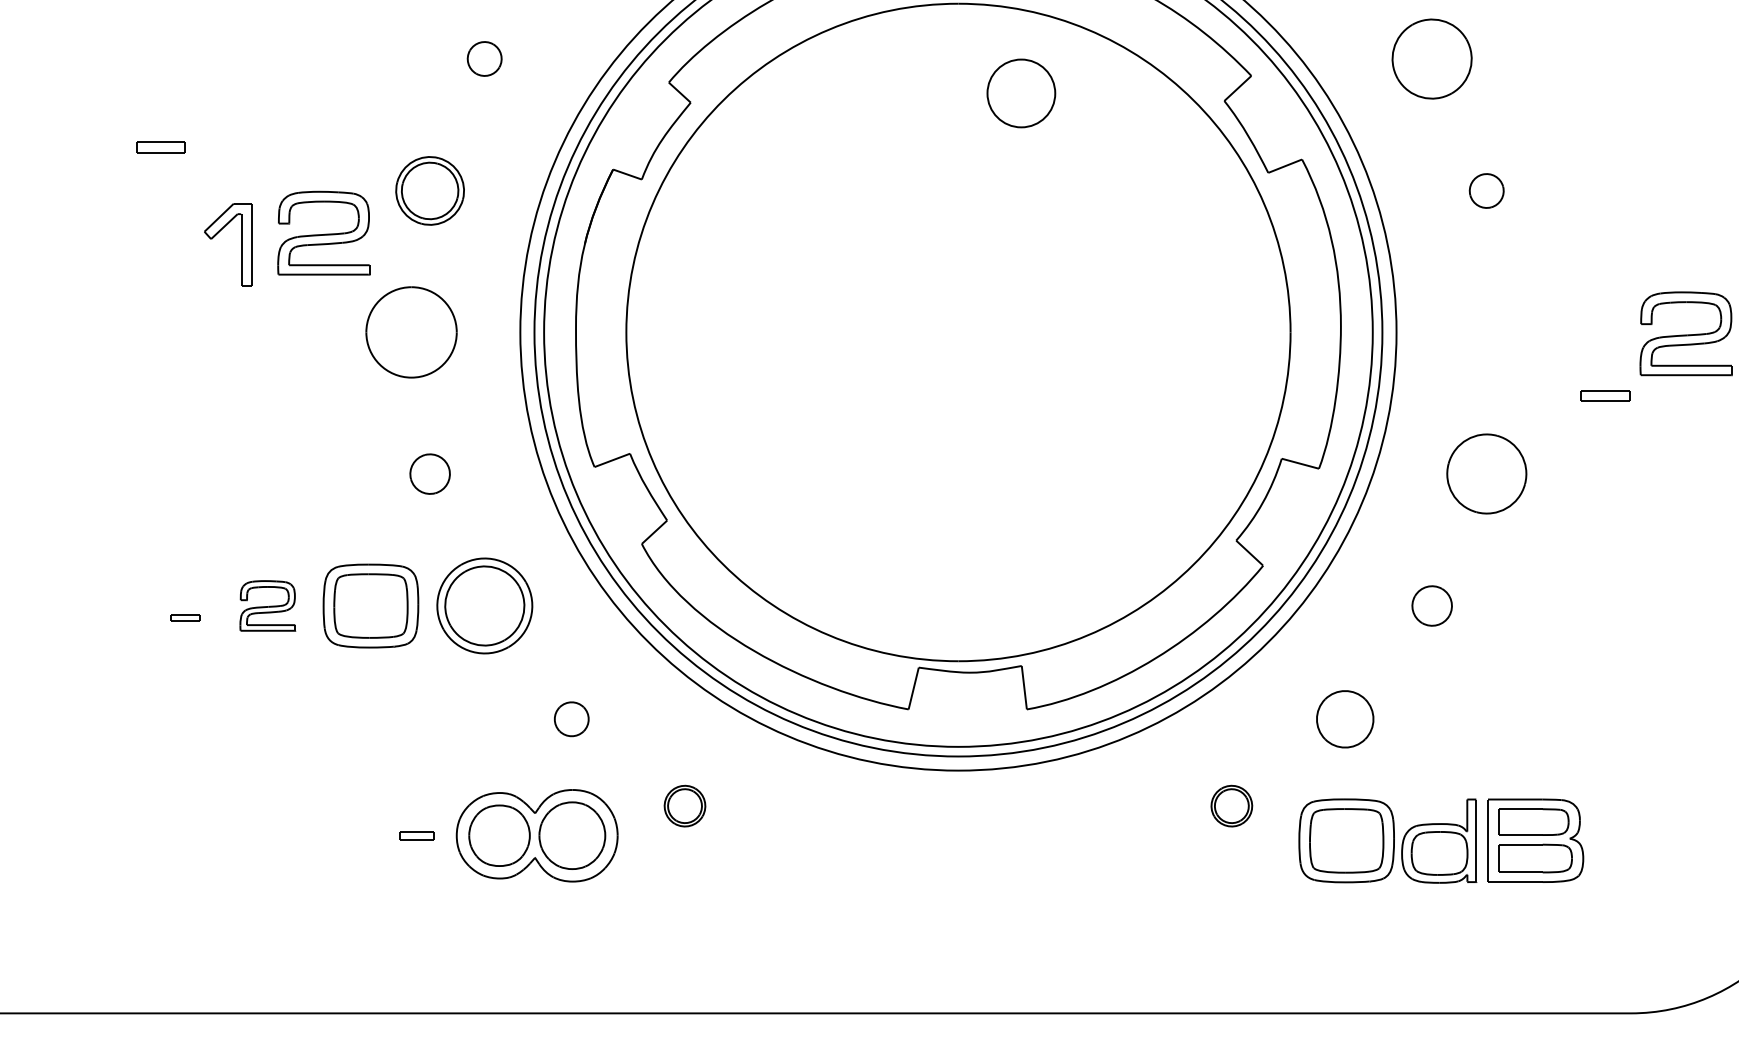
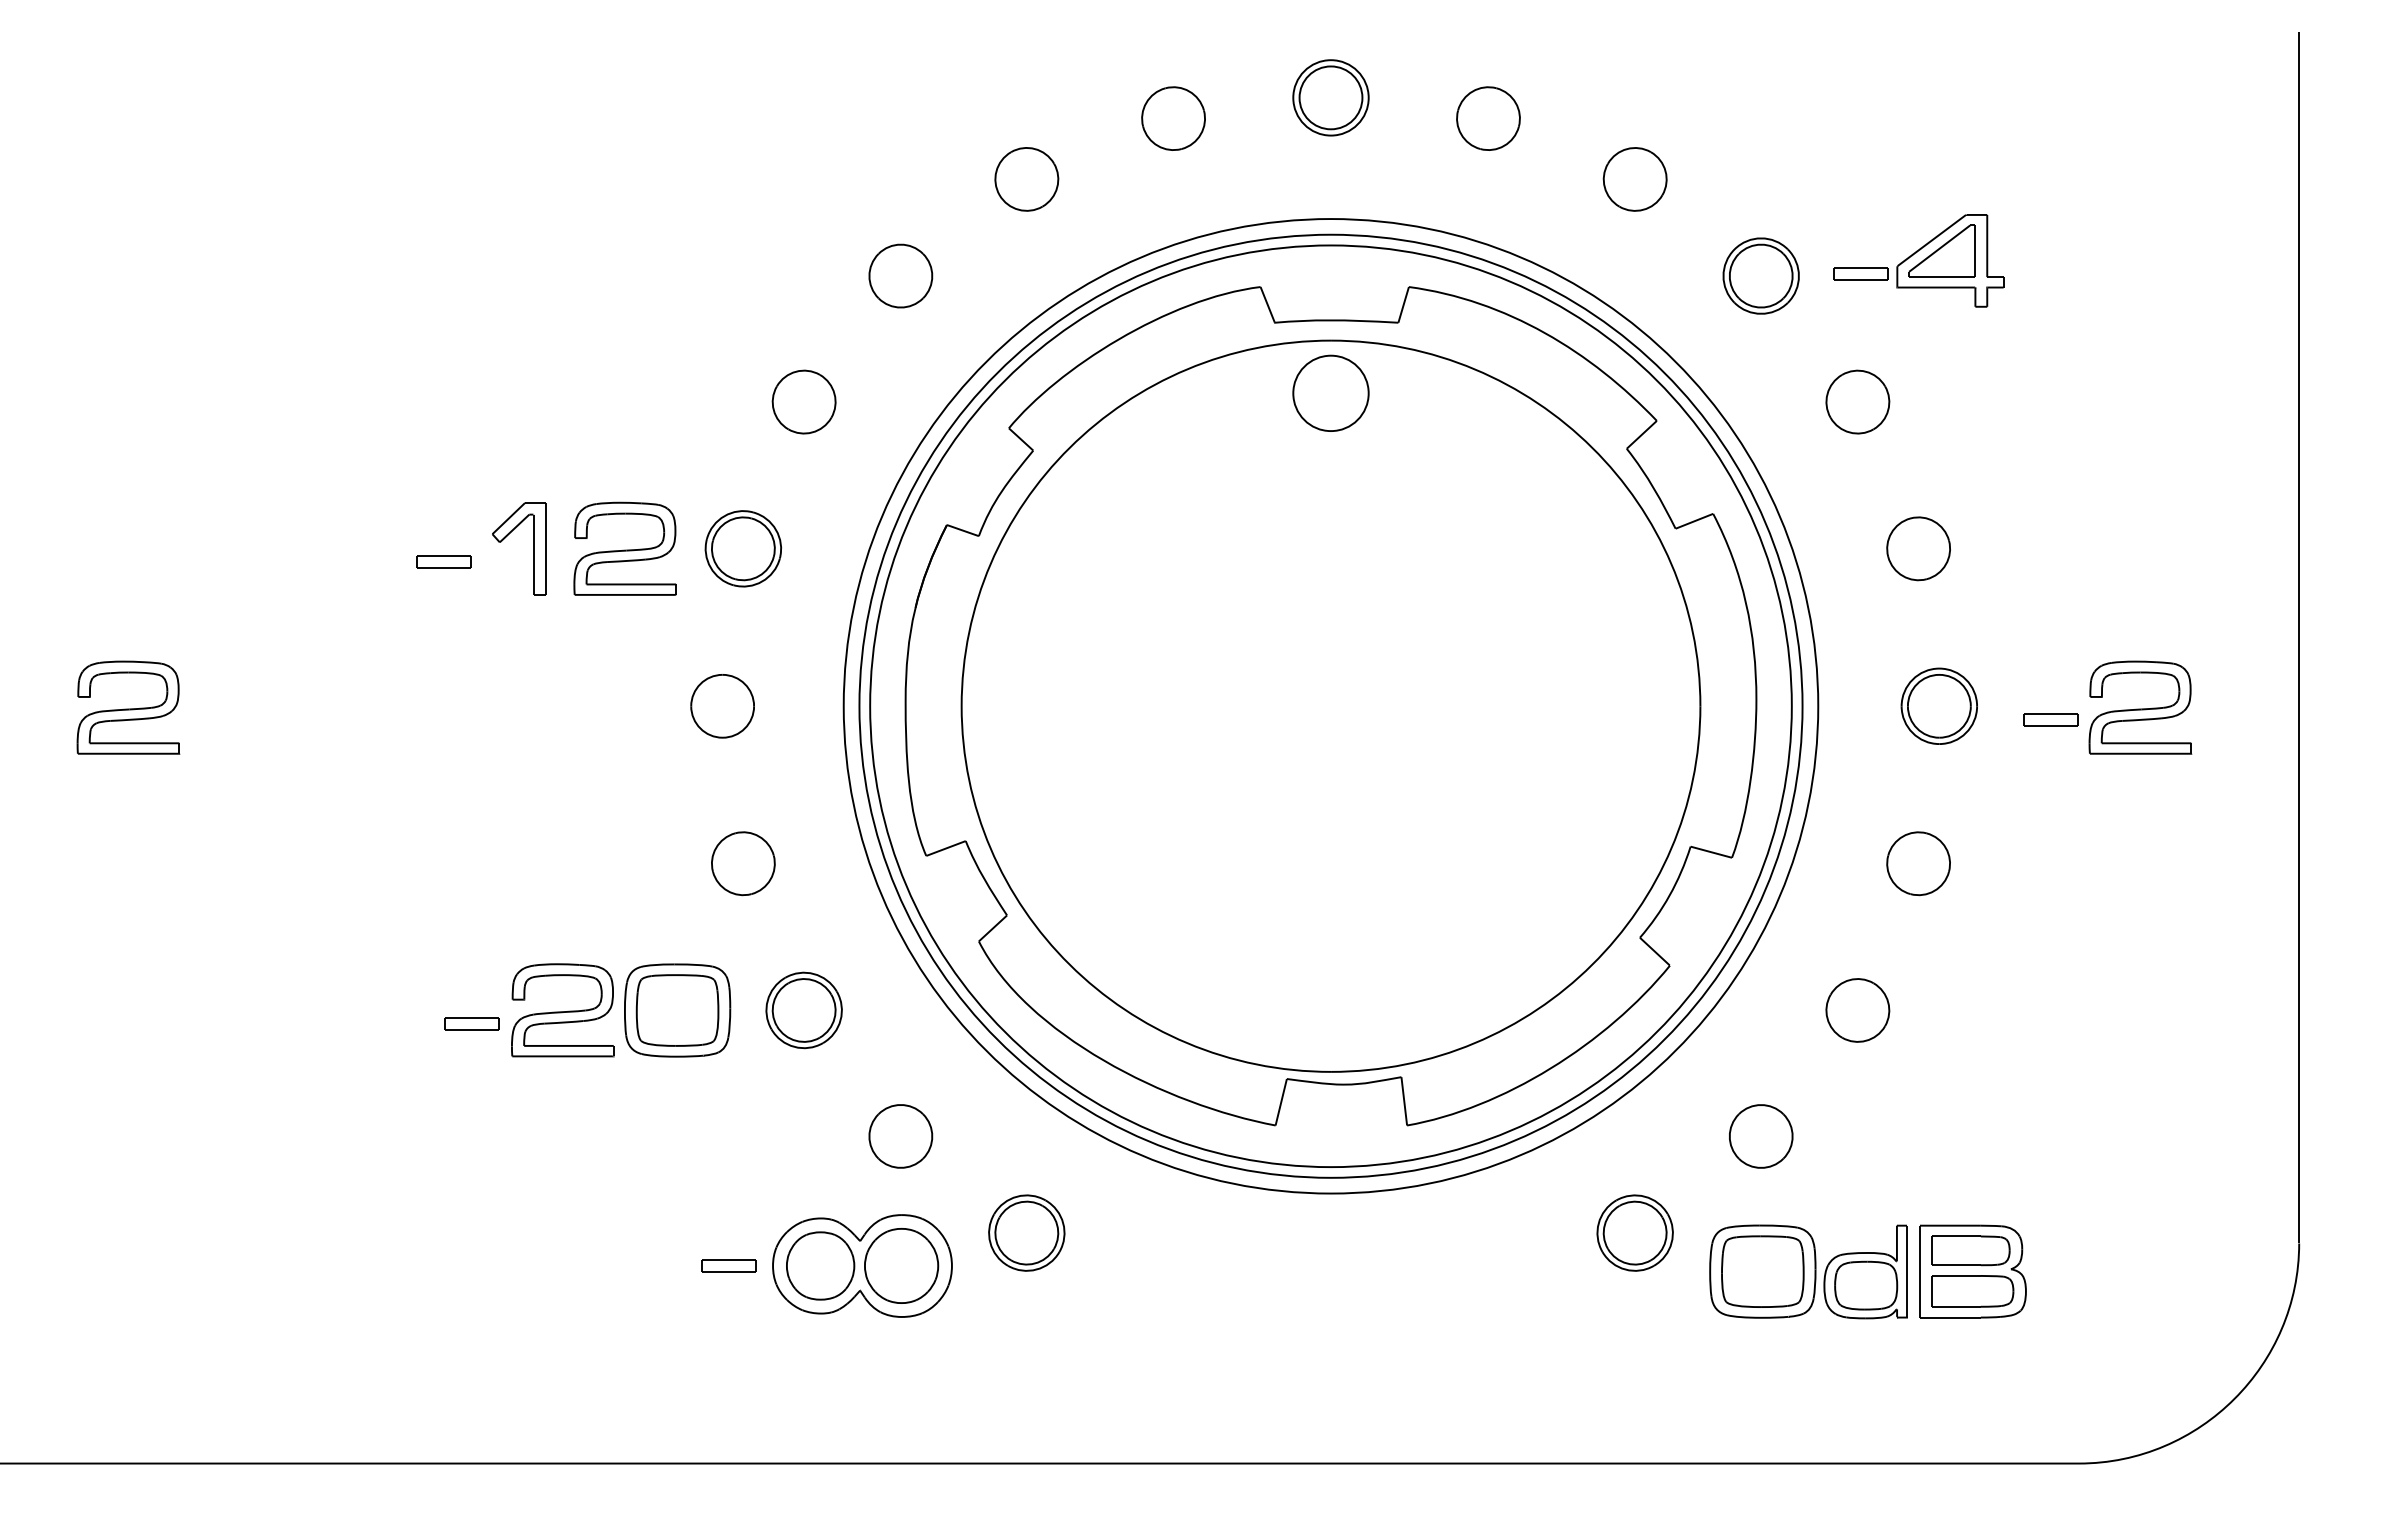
part: (484, 58) -> (803, 401), size x1.67
part: (1431, 58) -> (1857, 401), size x0.71
part: (1020, 92) -> (1330, 392), moved
part: (160, 146) -> (443, 561), moved
part: (1486, 190) -> (1918, 548), size x1.67
part: (323, 232) -> (624, 548), moved
part: (241, 244) -> (533, 548), moved
part: (1504, 331) -> (1938, 705), added
part: (411, 332) -> (722, 706), size x0.62
part: (1605, 395) -> (2050, 719), moved
part: (430, 473) -> (743, 863), size x1.43
part: (1486, 473) -> (1918, 863), size x0.71
part: (267, 606) -> (562, 1010), size x1.67
part: (484, 606) -> (803, 1010), size x0.71
part: (1431, 606) -> (1857, 1010), size x1.43
part: (185, 617) -> (471, 1023), size x1.67
part: (571, 719) -> (900, 1136), size x1.67
part: (684, 805) -> (1026, 1232), size x1.67
part: (1231, 805) -> (1634, 1232), size x1.67
part: (416, 835) -> (728, 1265), size x1.43

